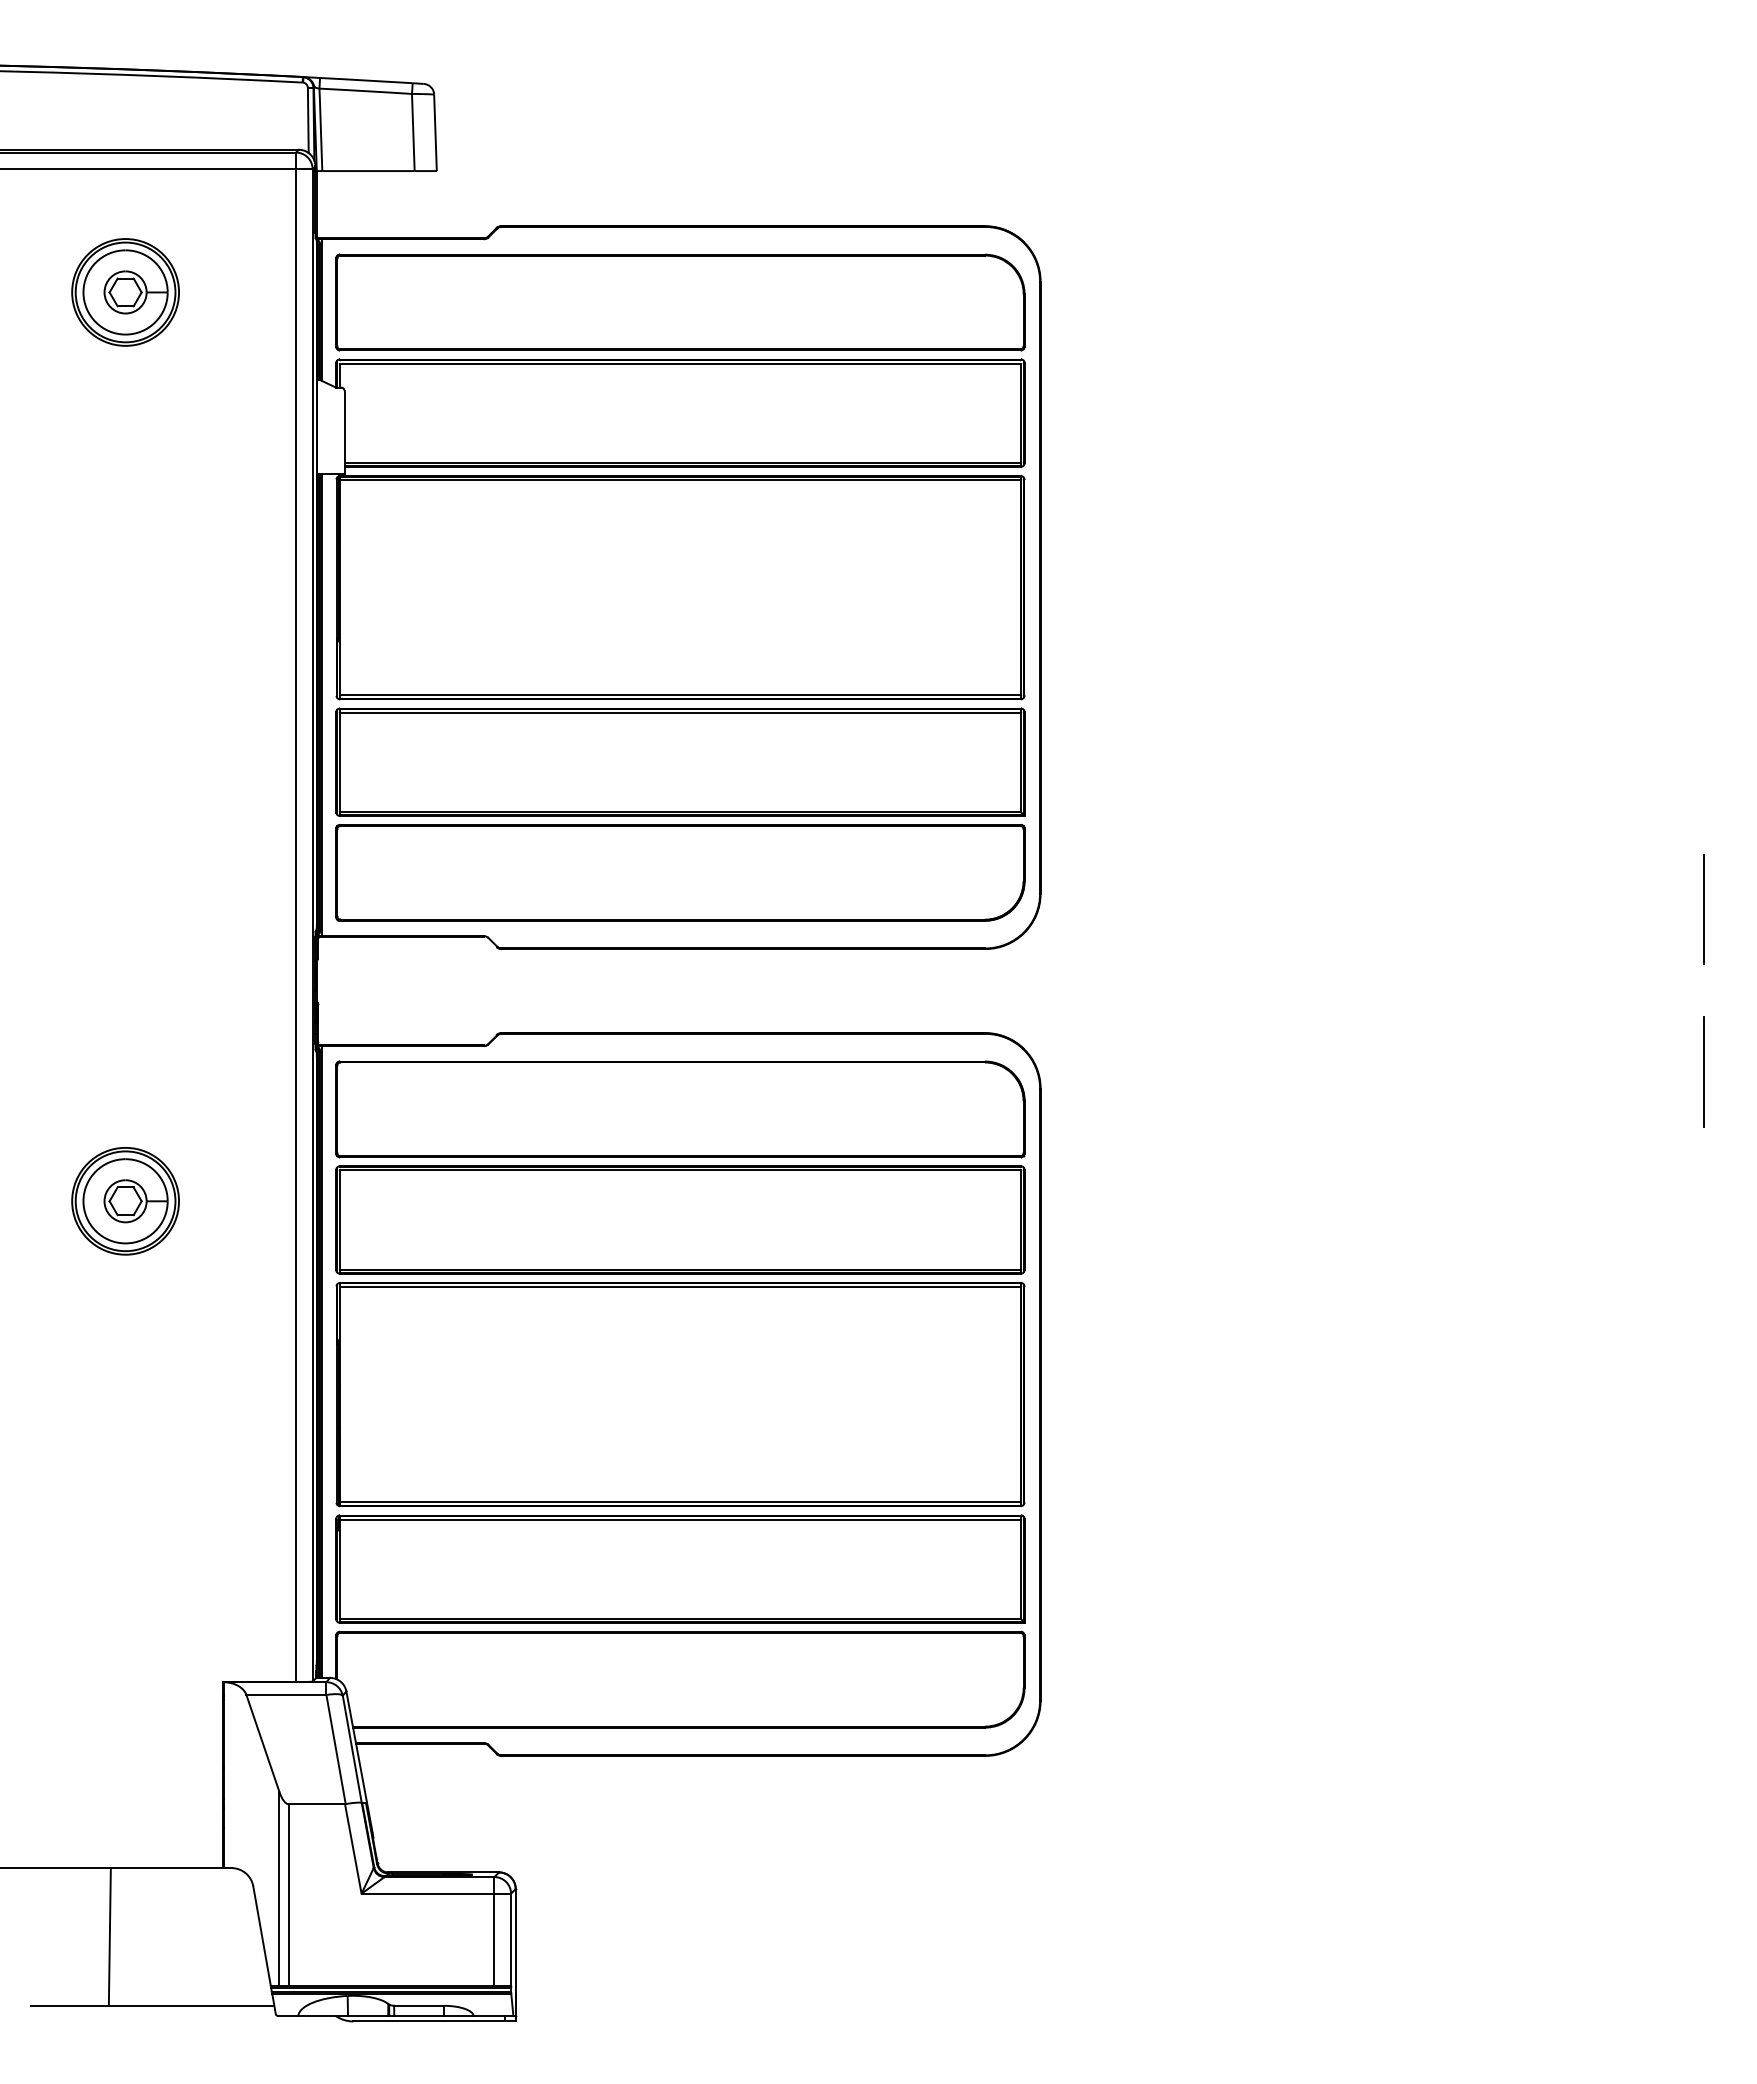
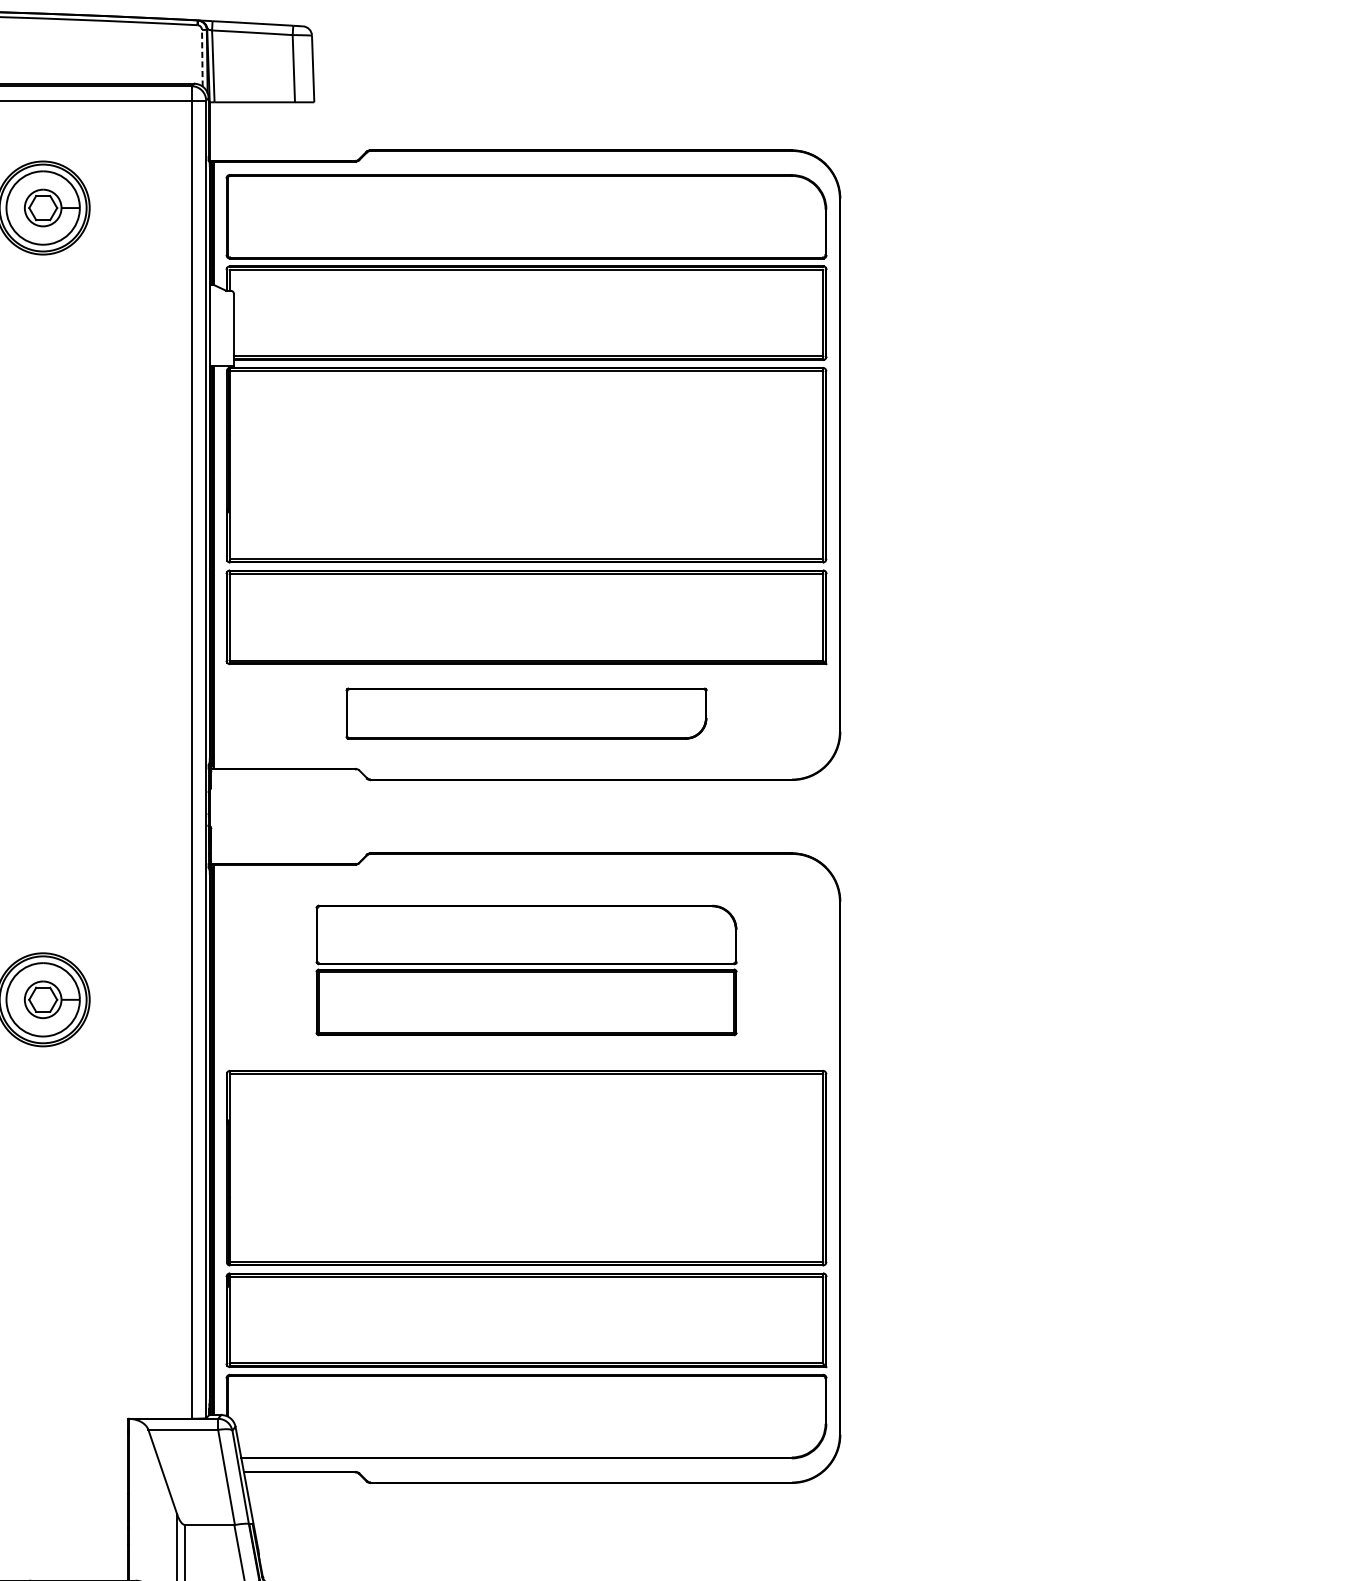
line: (308, 120) -> (202, 58), solid -> dashed
part: (680, 872) -> (526, 713), size x0.6
part: (680, 1167) -> (526, 970), size x0.7

